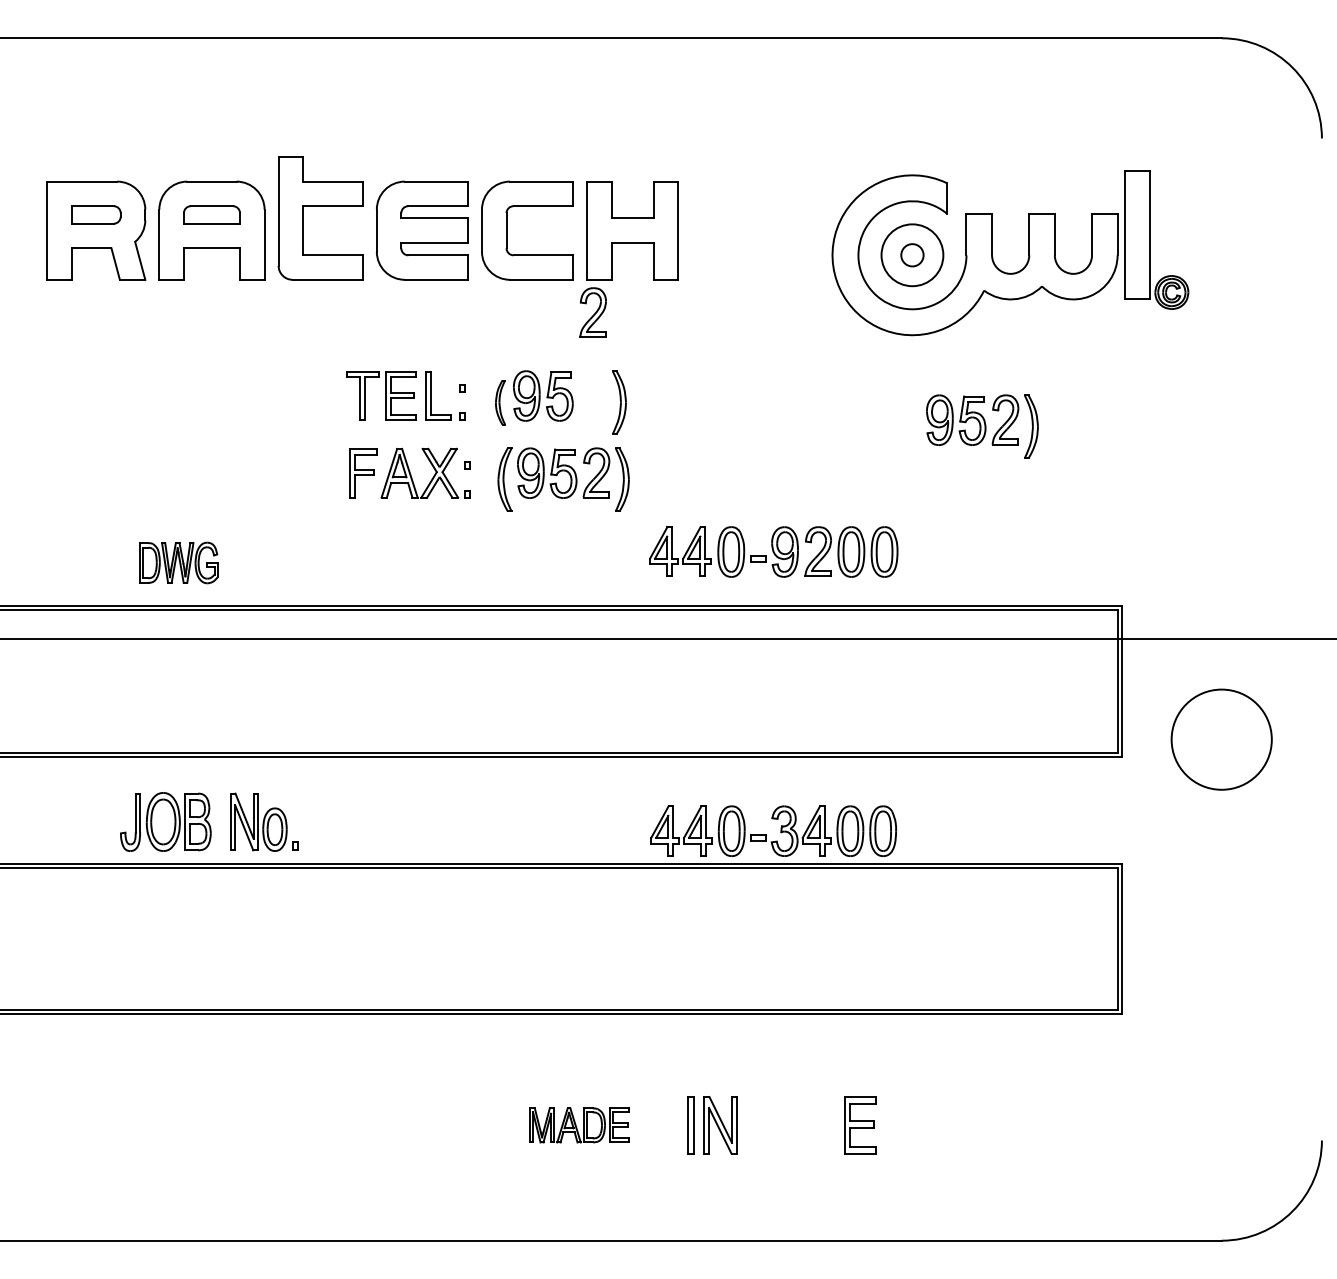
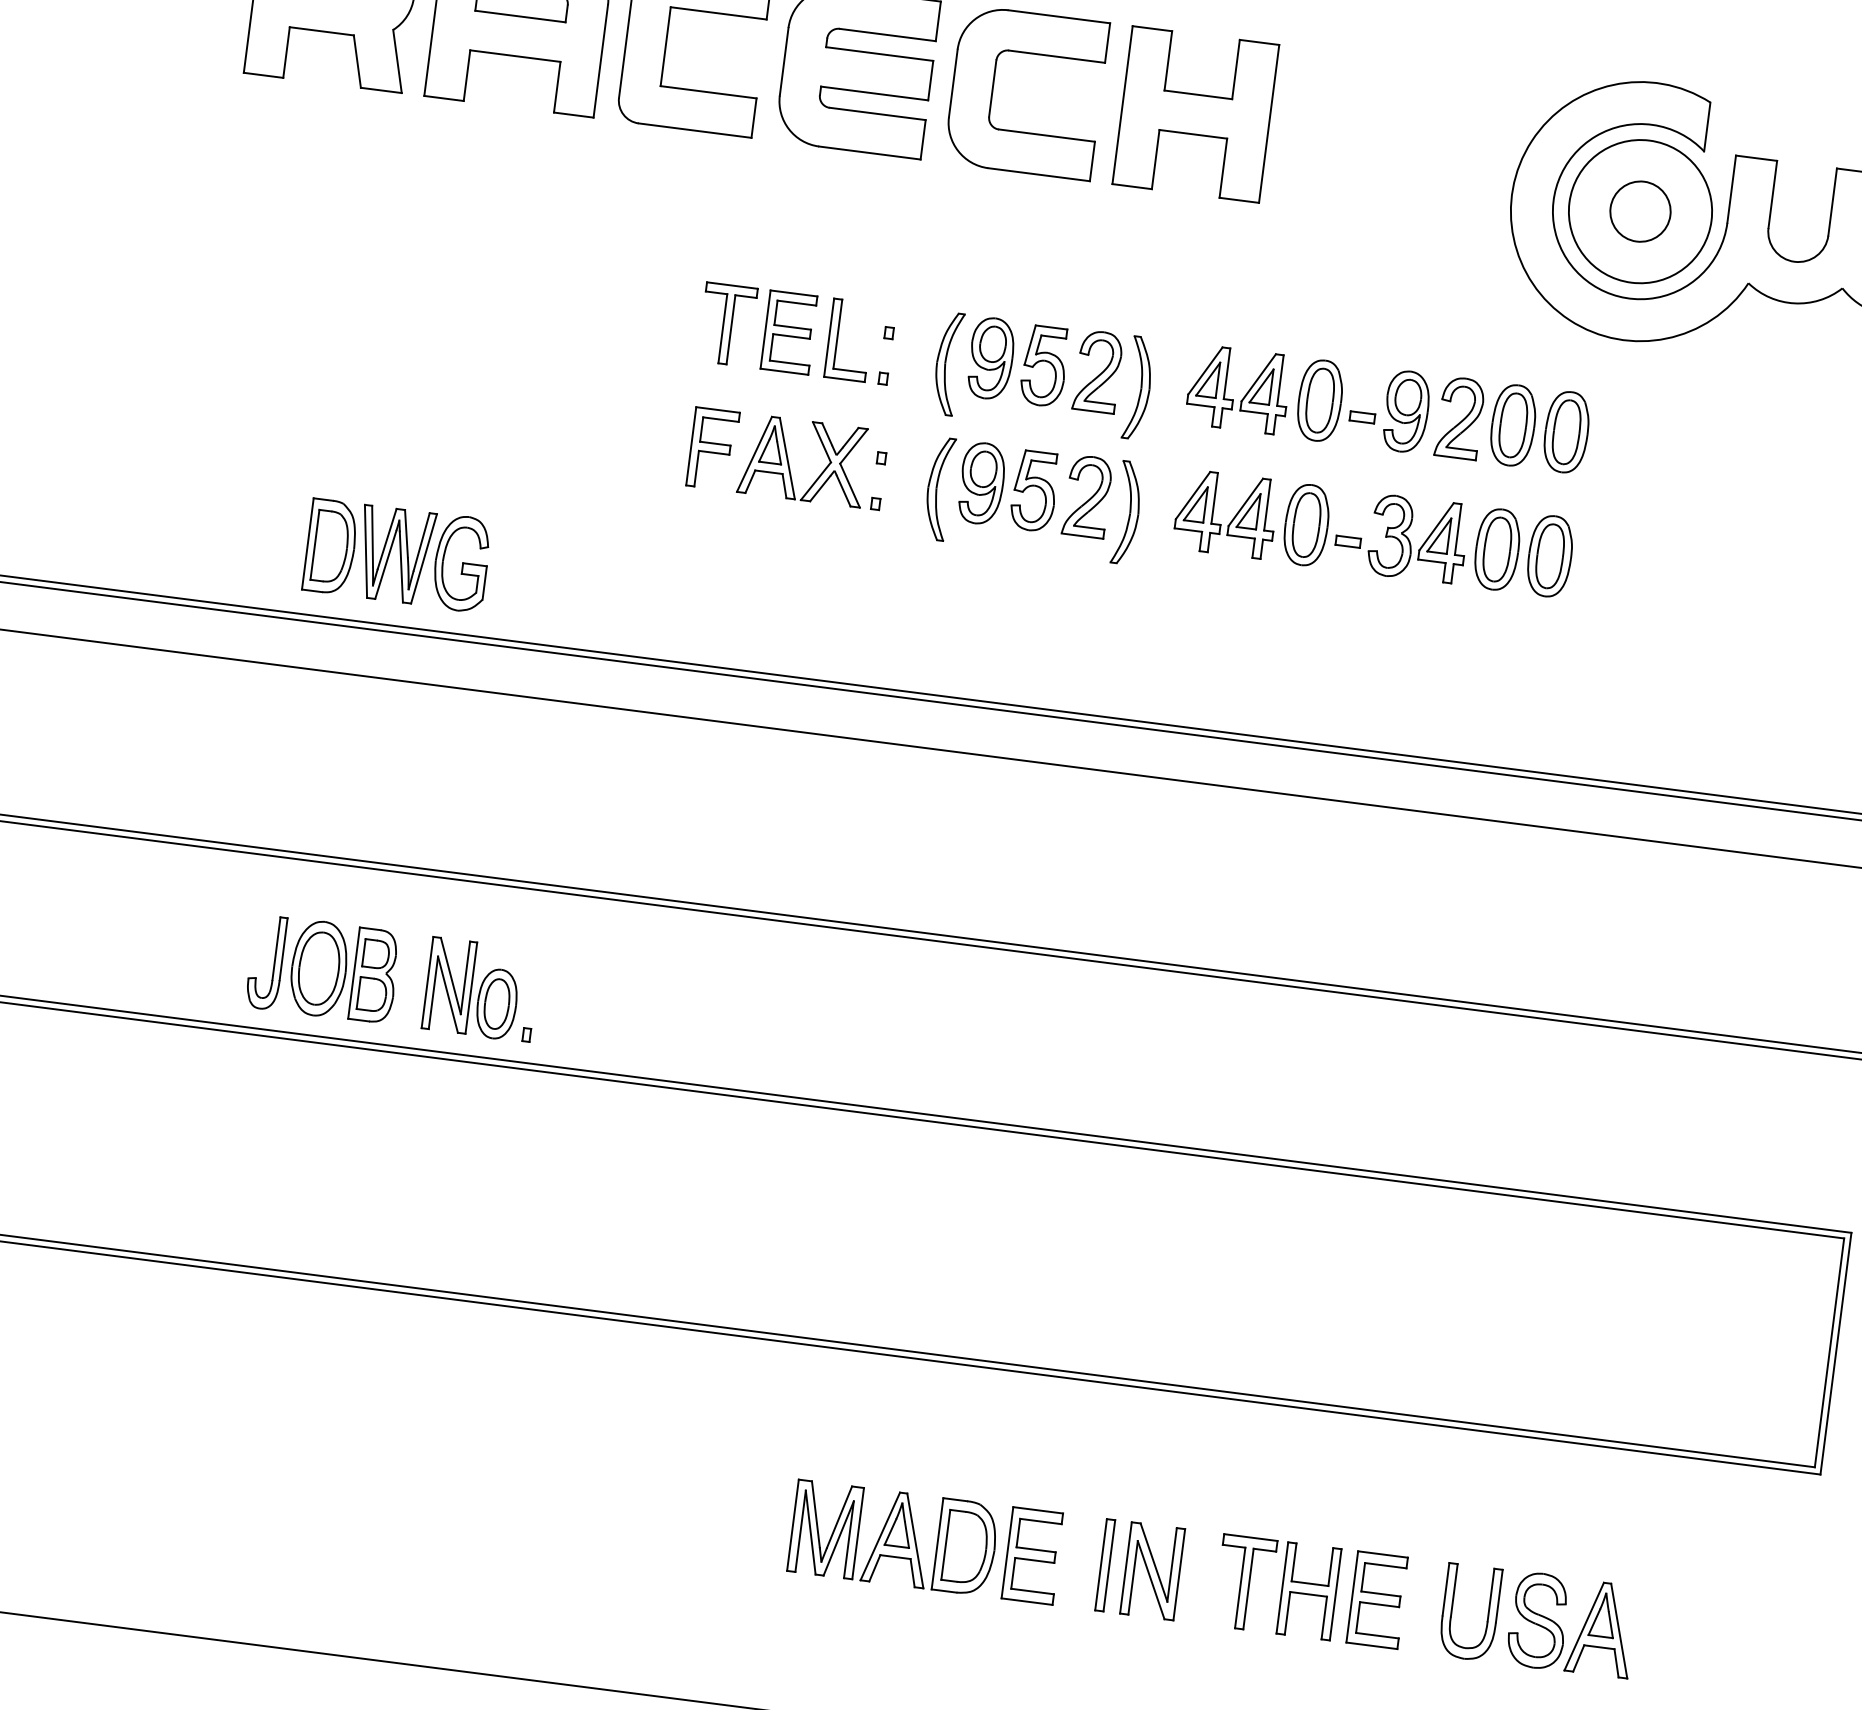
circle: (912, 254) -> (1640, 210), size x1.67
circle: (912, 255) -> (1640, 211), size x1.43
part: (592, 312) -> (1097, 371), moved
part: (500, 402) -> (947, 363), size x1.43
part: (982, 426) -> (1717, 501), removed
part: (773, 551) -> (1388, 408), moved
part: (178, 562) -> (396, 554), size x1.43
part: (780, 830) -> (1385, 533), moved
part: (579, 1125) -> (925, 1542), size x1.67
part: (797, 1125) -> (1276, 1587), added
part: (960, 1125) -> (1538, 1620), added

